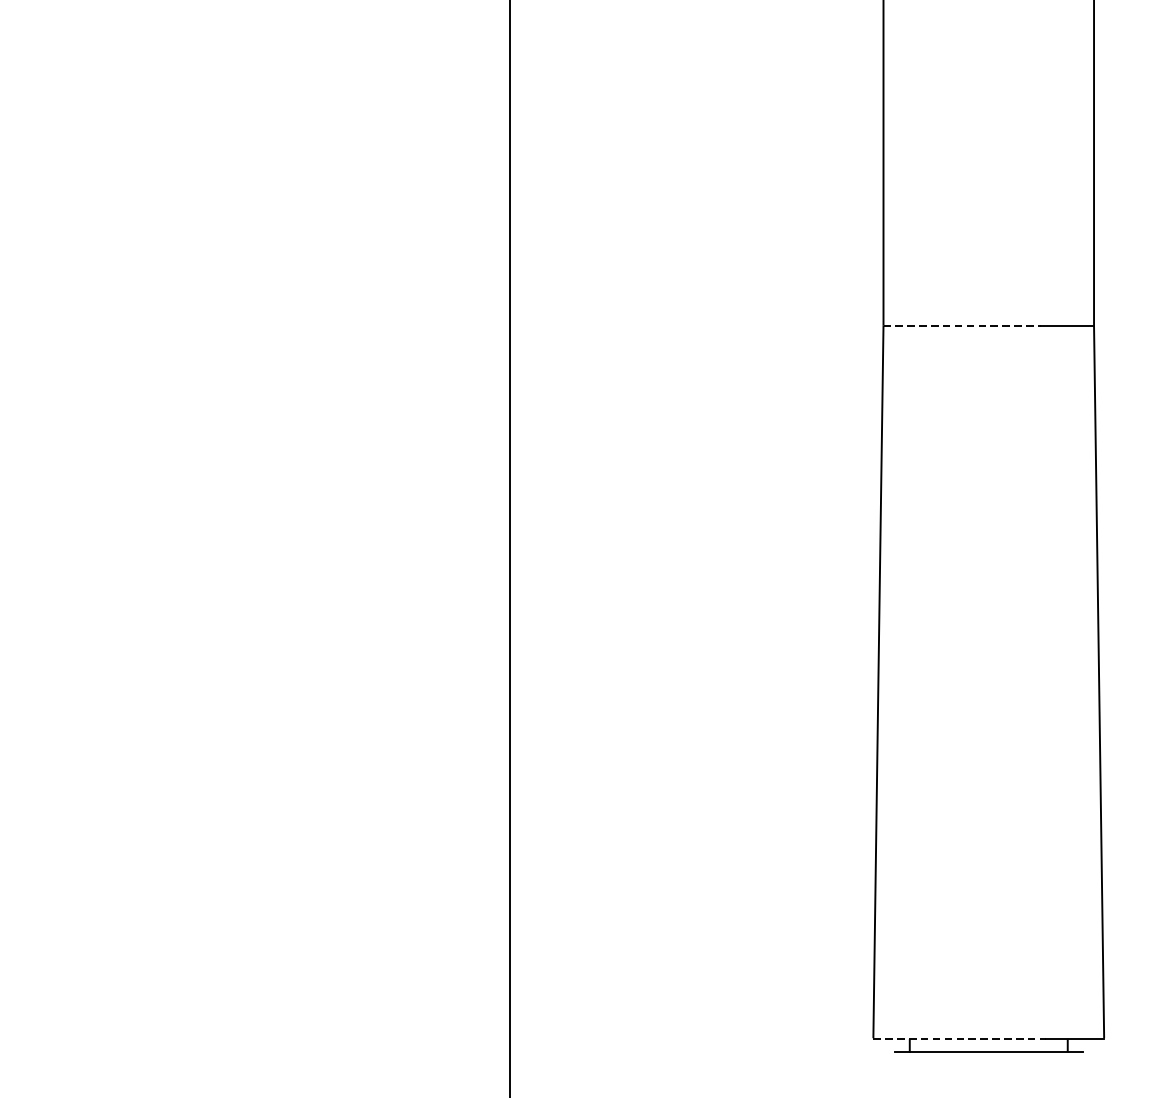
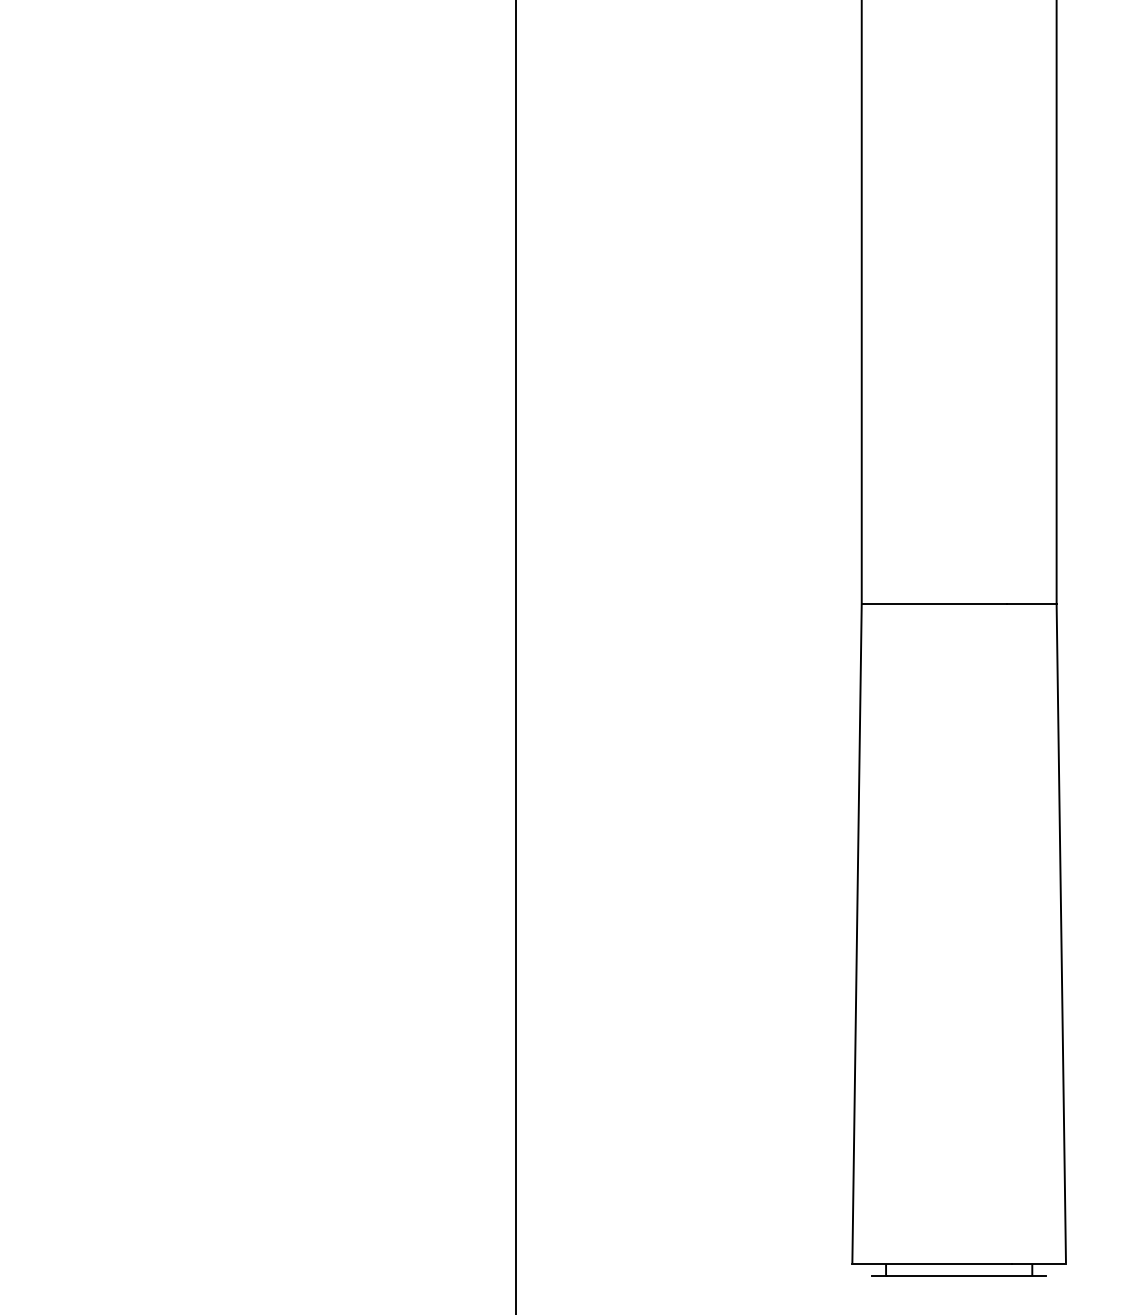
line: (962, 325) -> (934, 603), dashed -> solid
line: (959, 1039) -> (932, 1264), dashed -> solid

